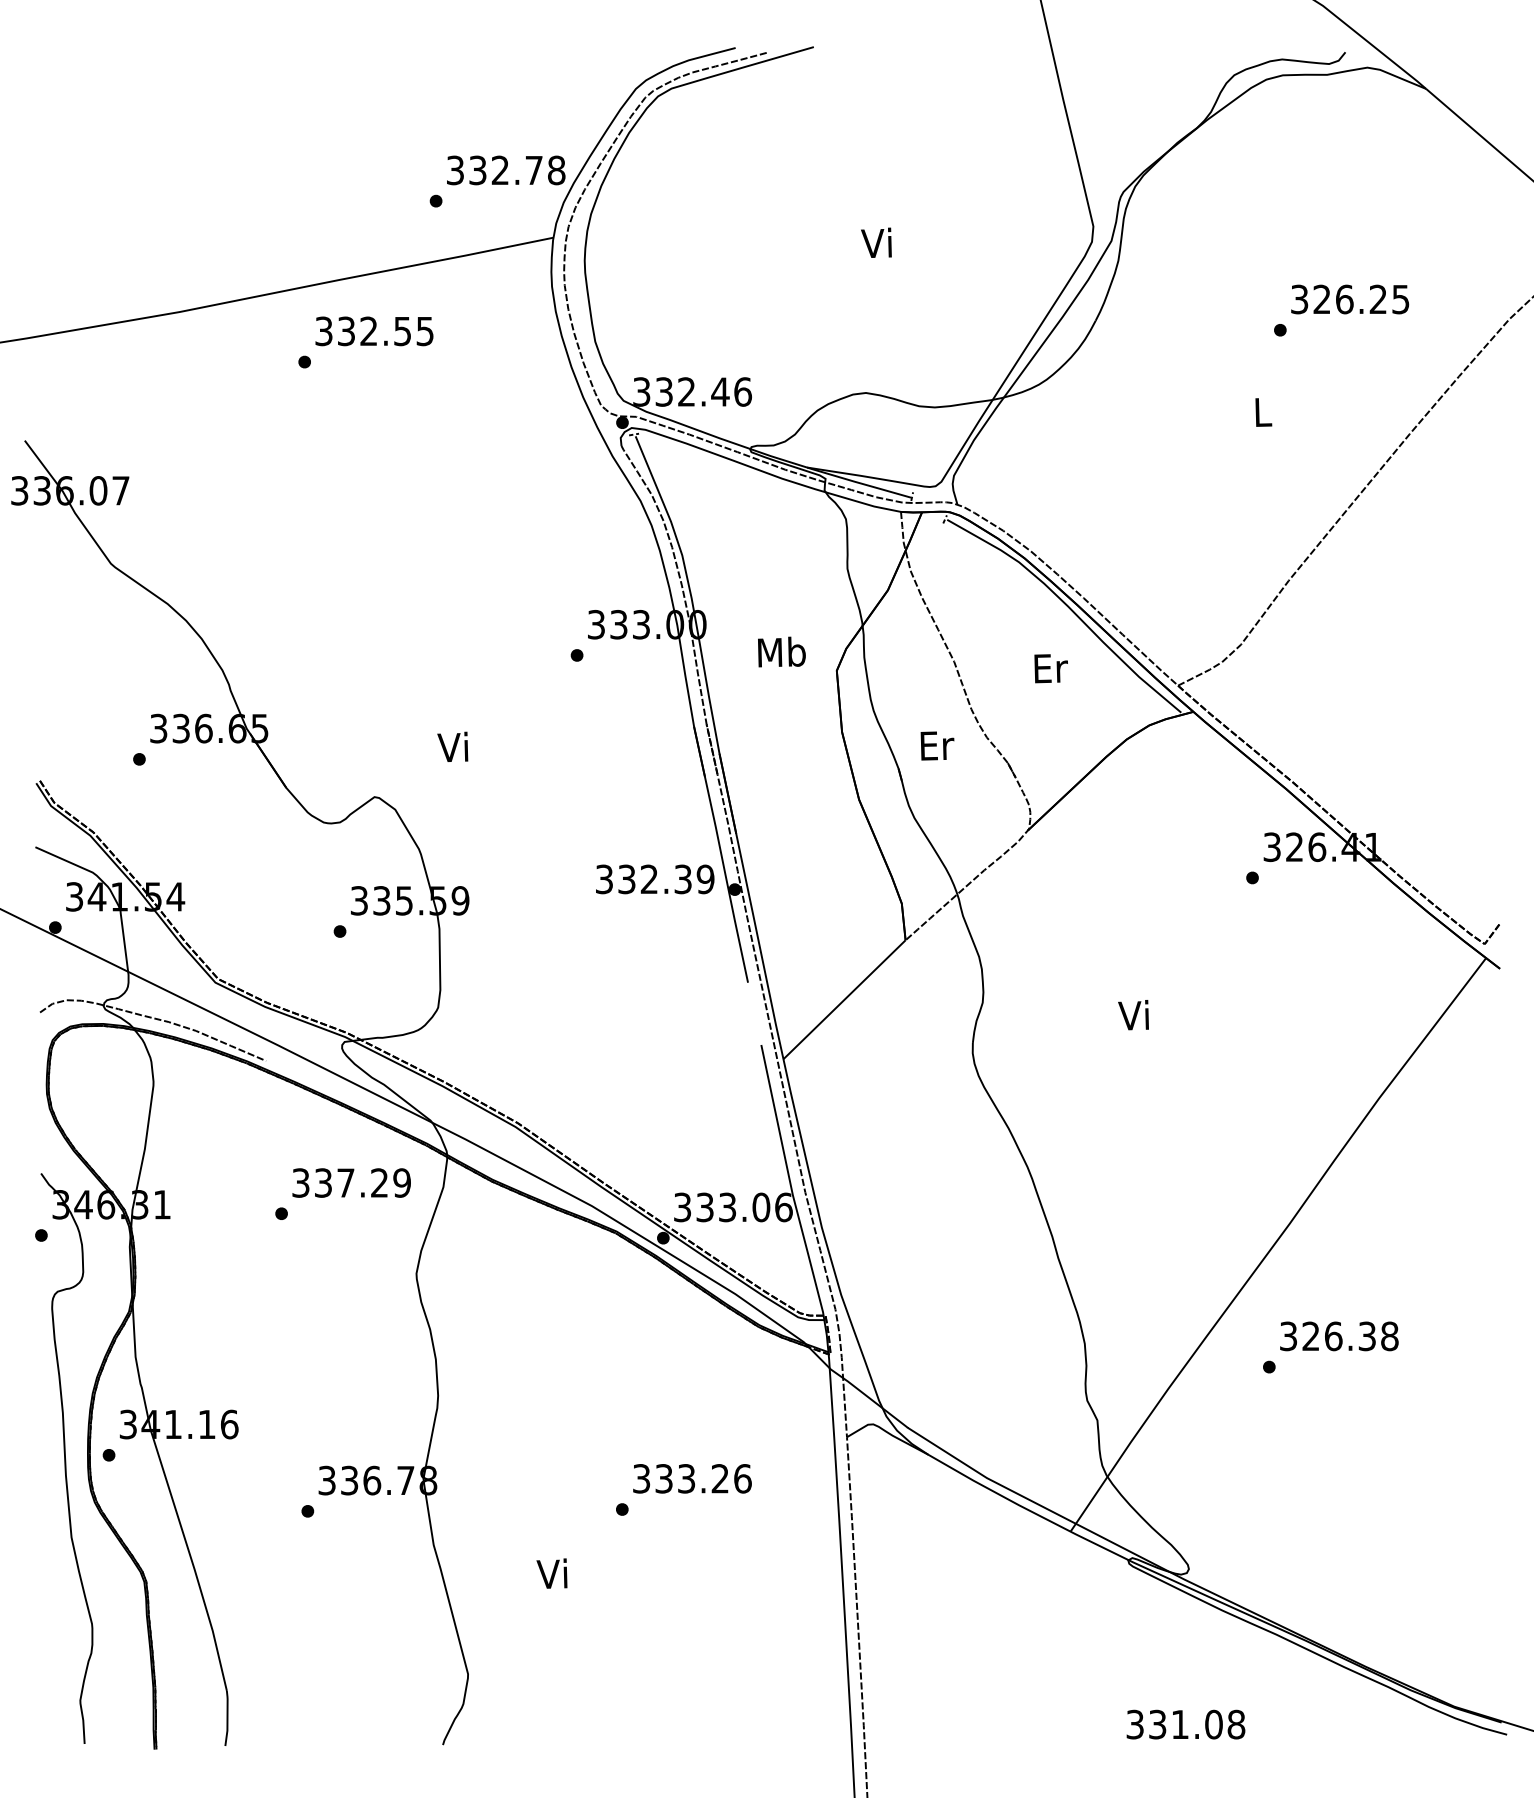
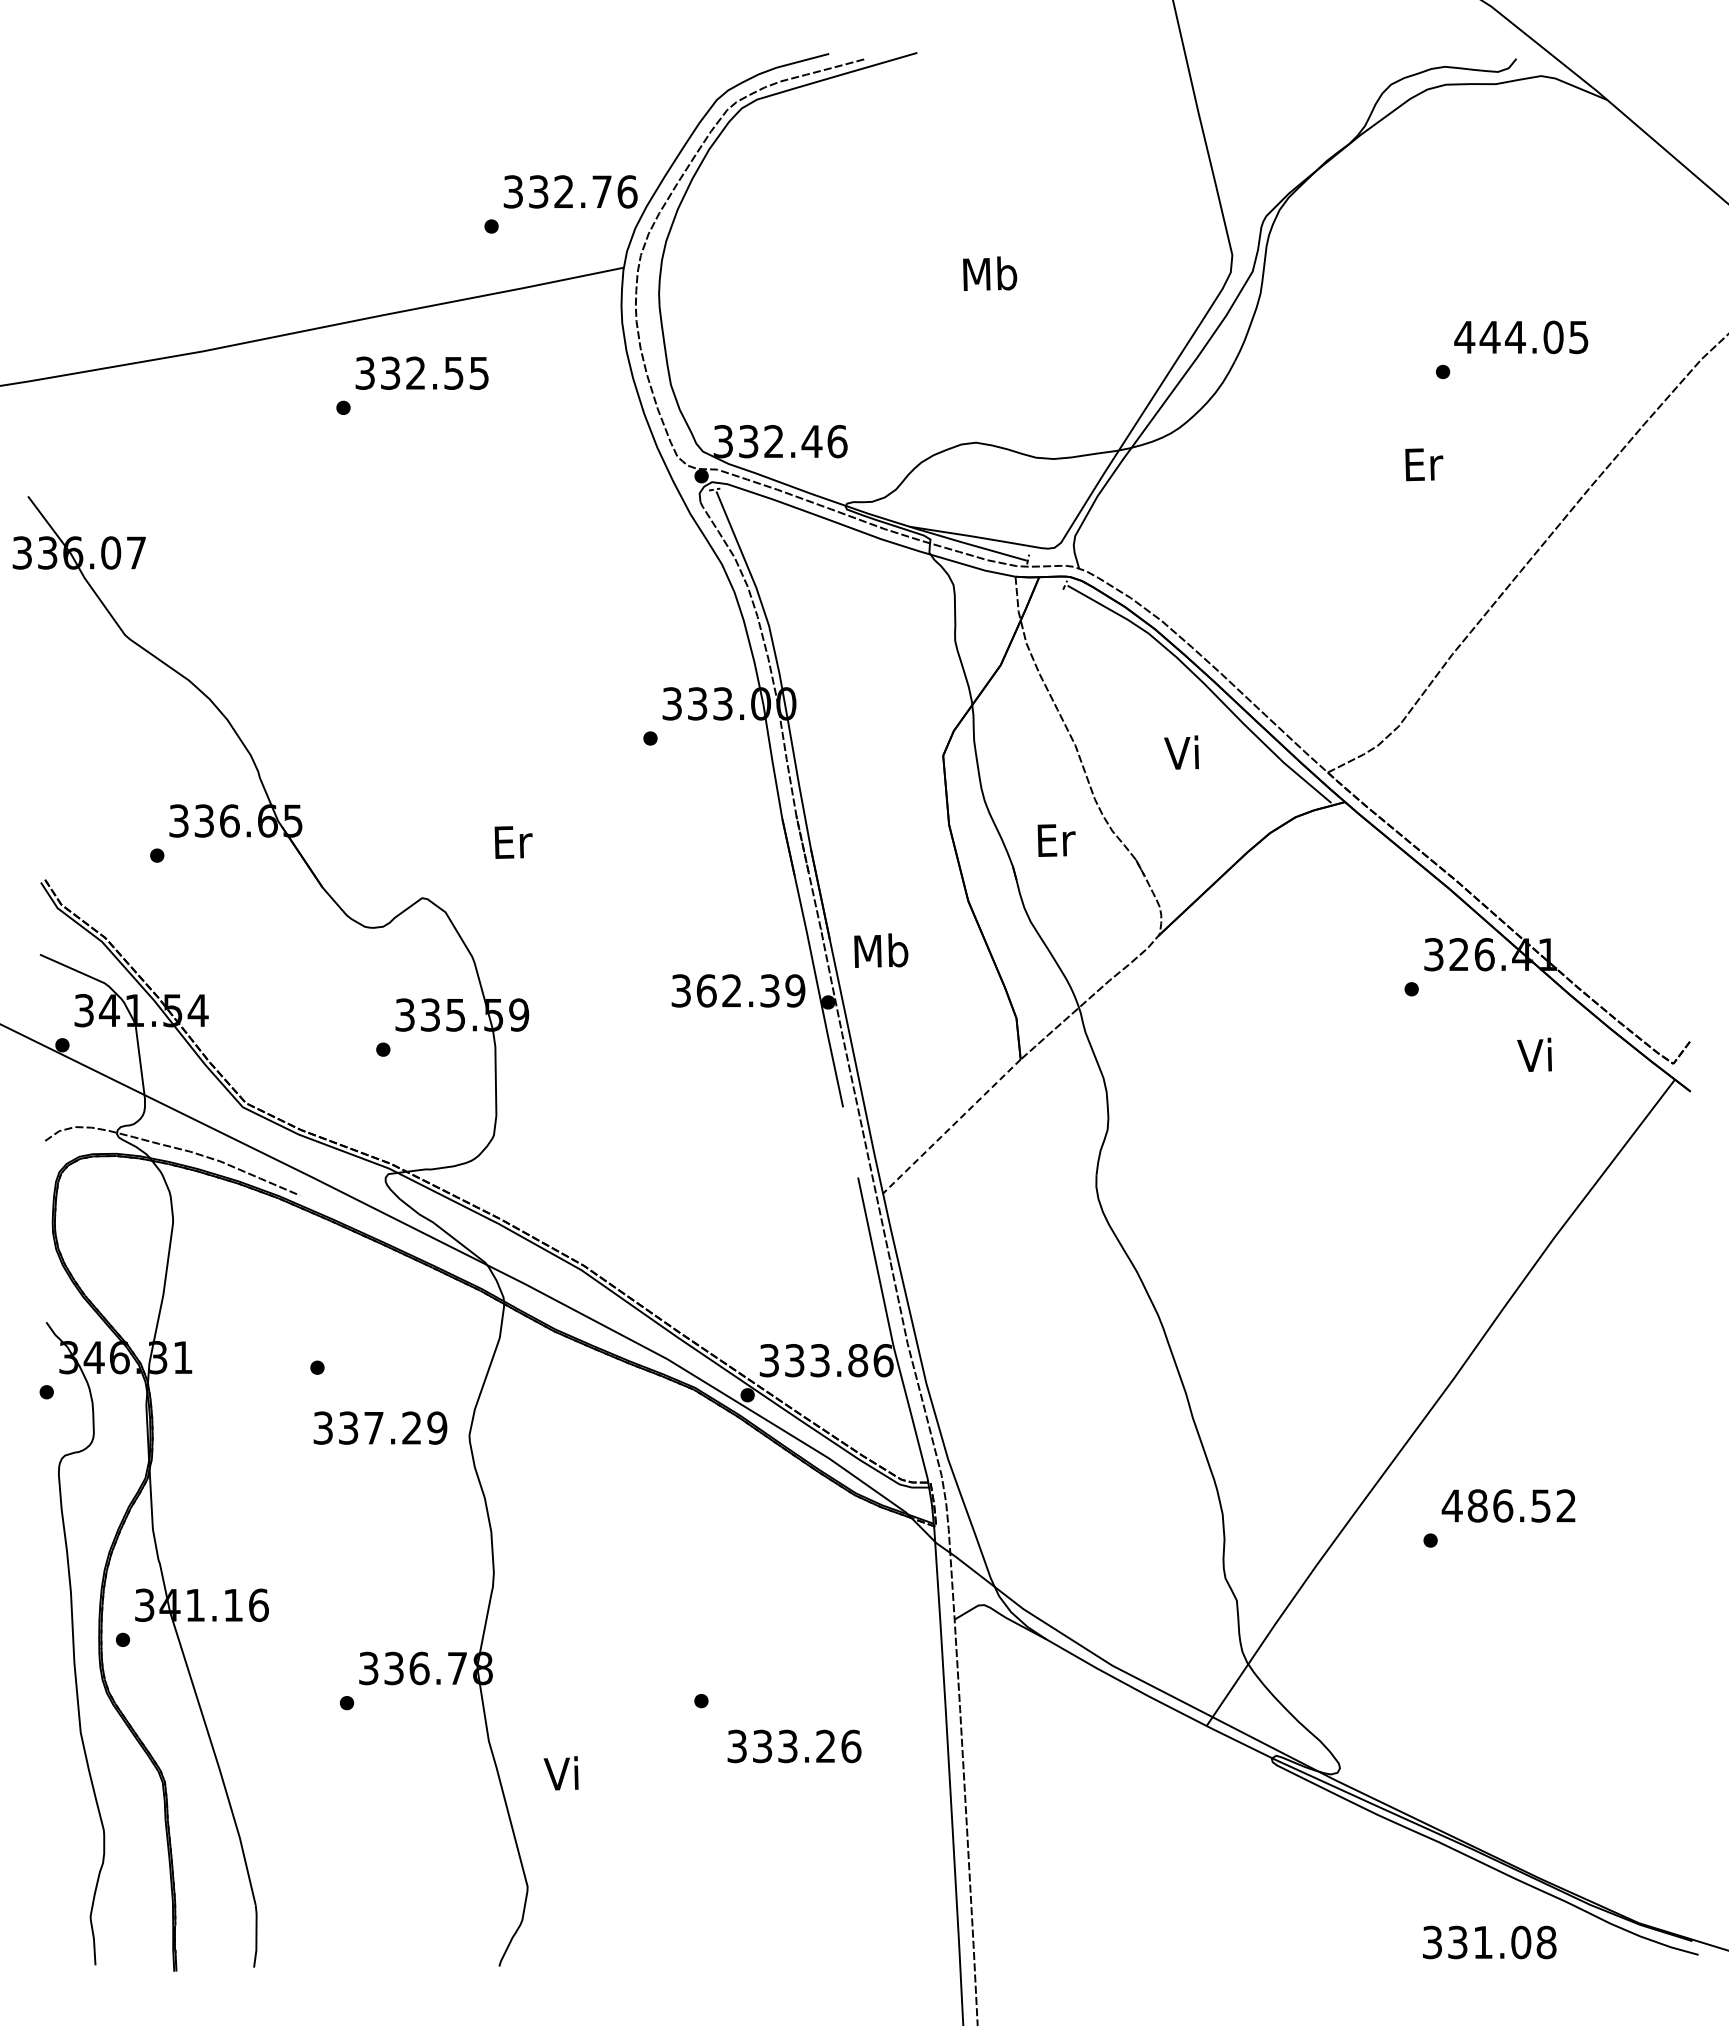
text: (556, 170) -> (627, 191), 332.78 -> 332.76
text: (878, 242) -> (990, 273), Vi -> Mb
text: (1338, 299) -> (1508, 337), 326.25 -> 444.05
text: (1263, 412) -> (1424, 464), L -> Er
text: (782, 651) -> (881, 950), moved
text: (1050, 667) -> (1183, 752), Er -> Vi
text: (454, 746) -> (512, 841), Vi -> Er
text: (626, 879) -> (706, 990), 332.39 -> 362.39
line: (844, 999) -> (951, 1126), solid -> dashed
text: (1133, 1014) -> (1534, 1054), moved
text: (351, 1182) -> (380, 1427), moved
text: (761, 1207) -> (858, 1360), 333.06 -> 333.86
text: (1338, 1335) -> (1508, 1505), 326.38 -> 486.52
text: (692, 1478) -> (794, 1746), moved
text: (551, 1573) -> (560, 1773), moved
text: (1185, 1724) -> (1489, 1942), moved

